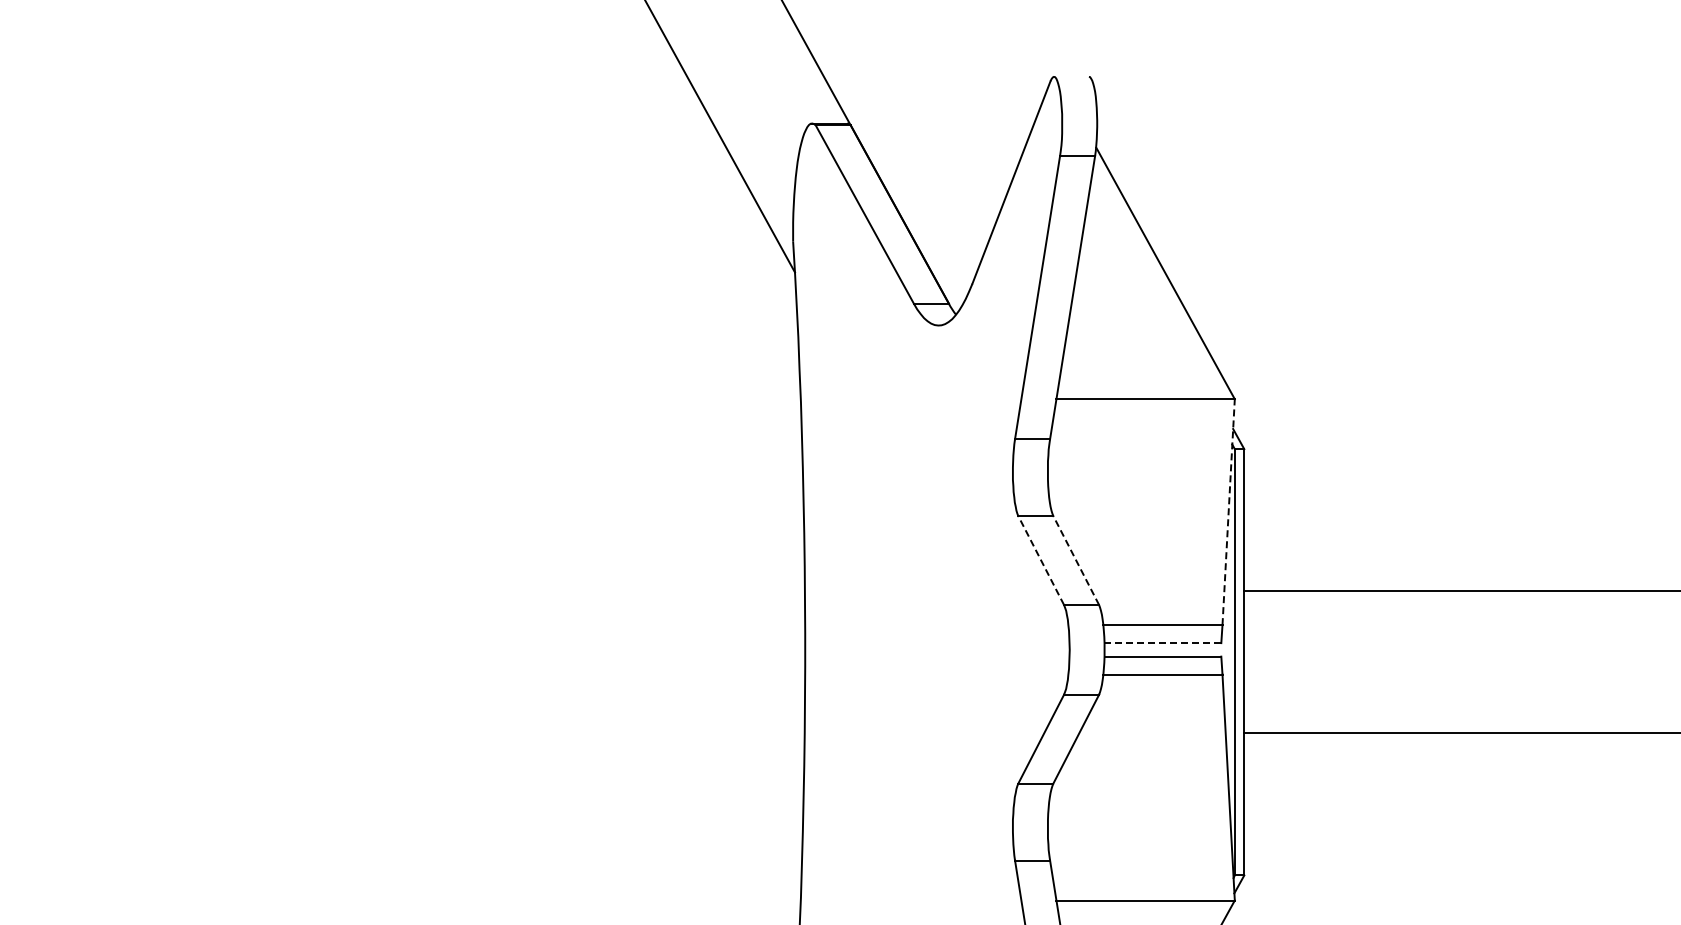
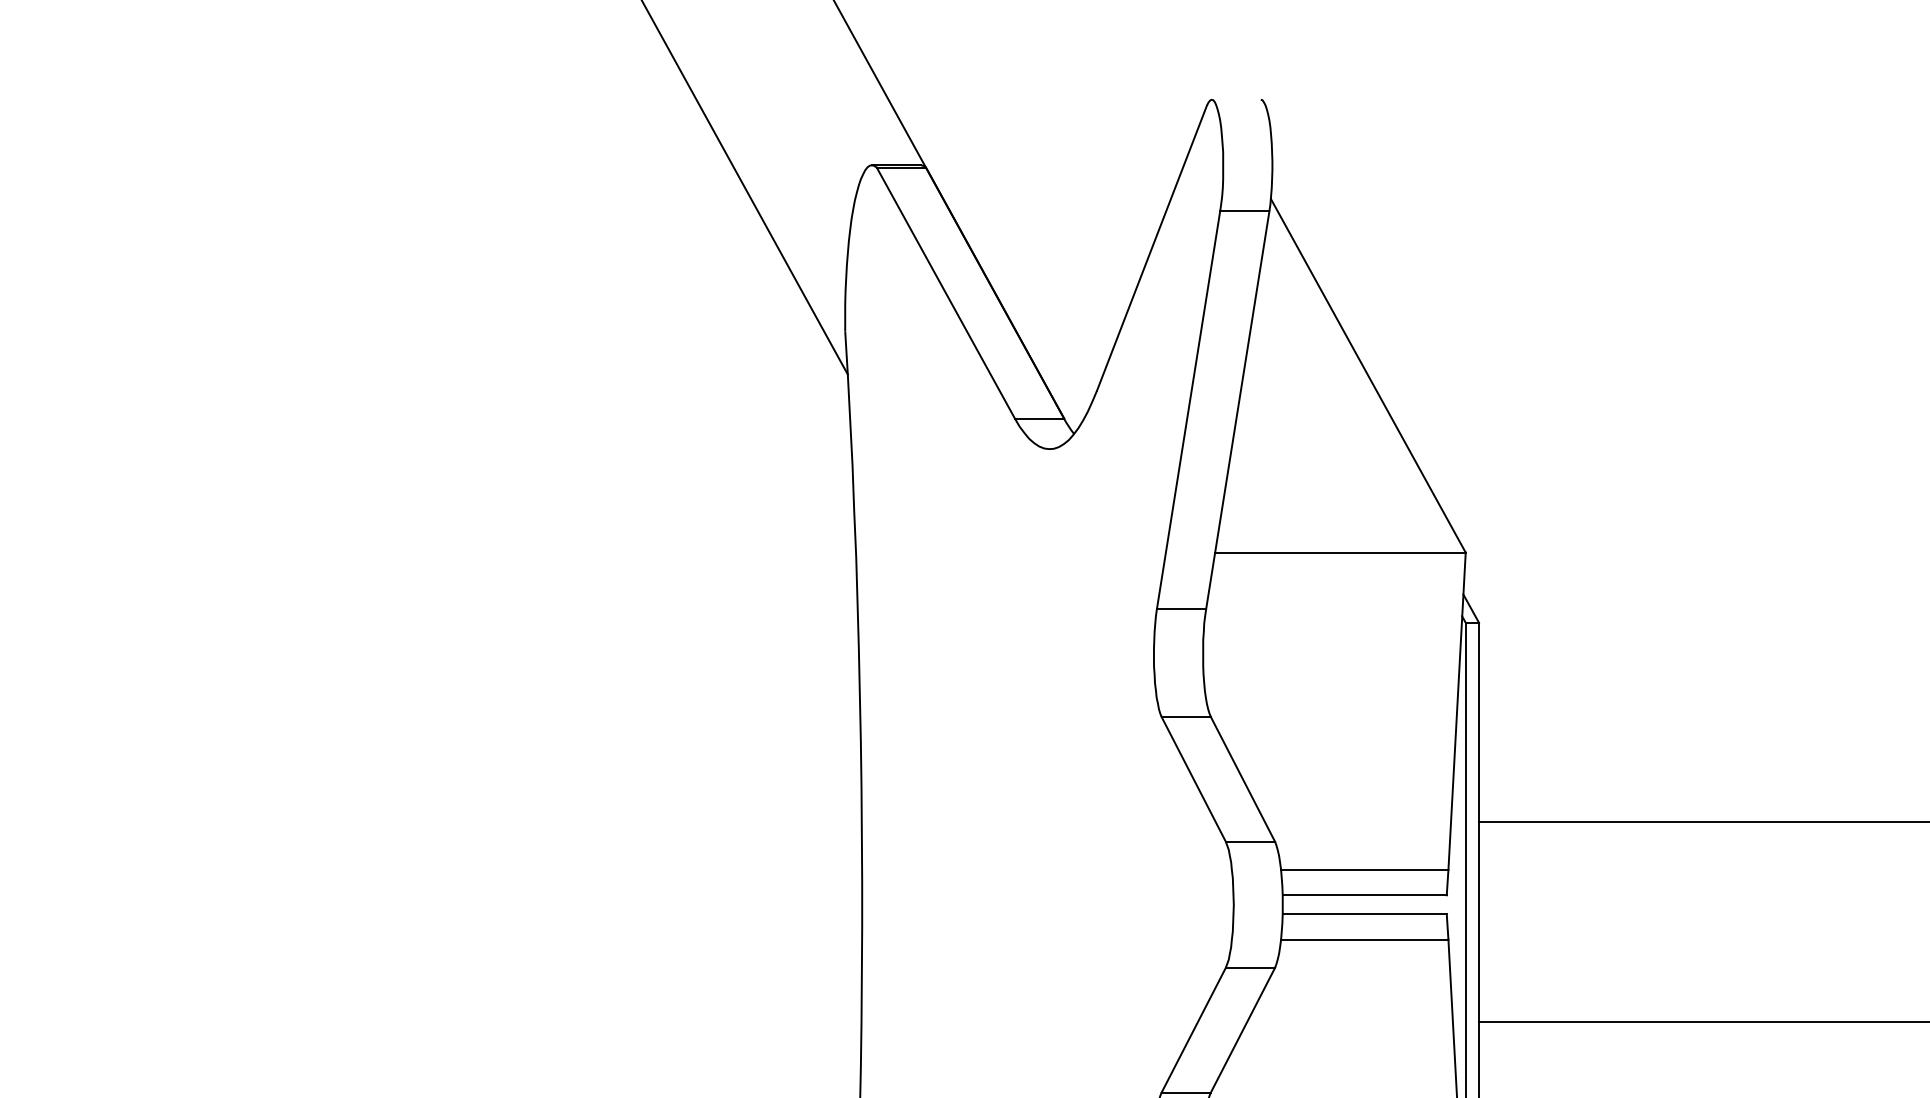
line: (1228, 511) -> (1456, 710), dashed -> solid
line: (1041, 560) -> (1194, 779), dashed -> solid
line: (1076, 560) -> (1243, 779), dashed -> solid
line: (1162, 643) -> (1364, 895), dashed -> solid

